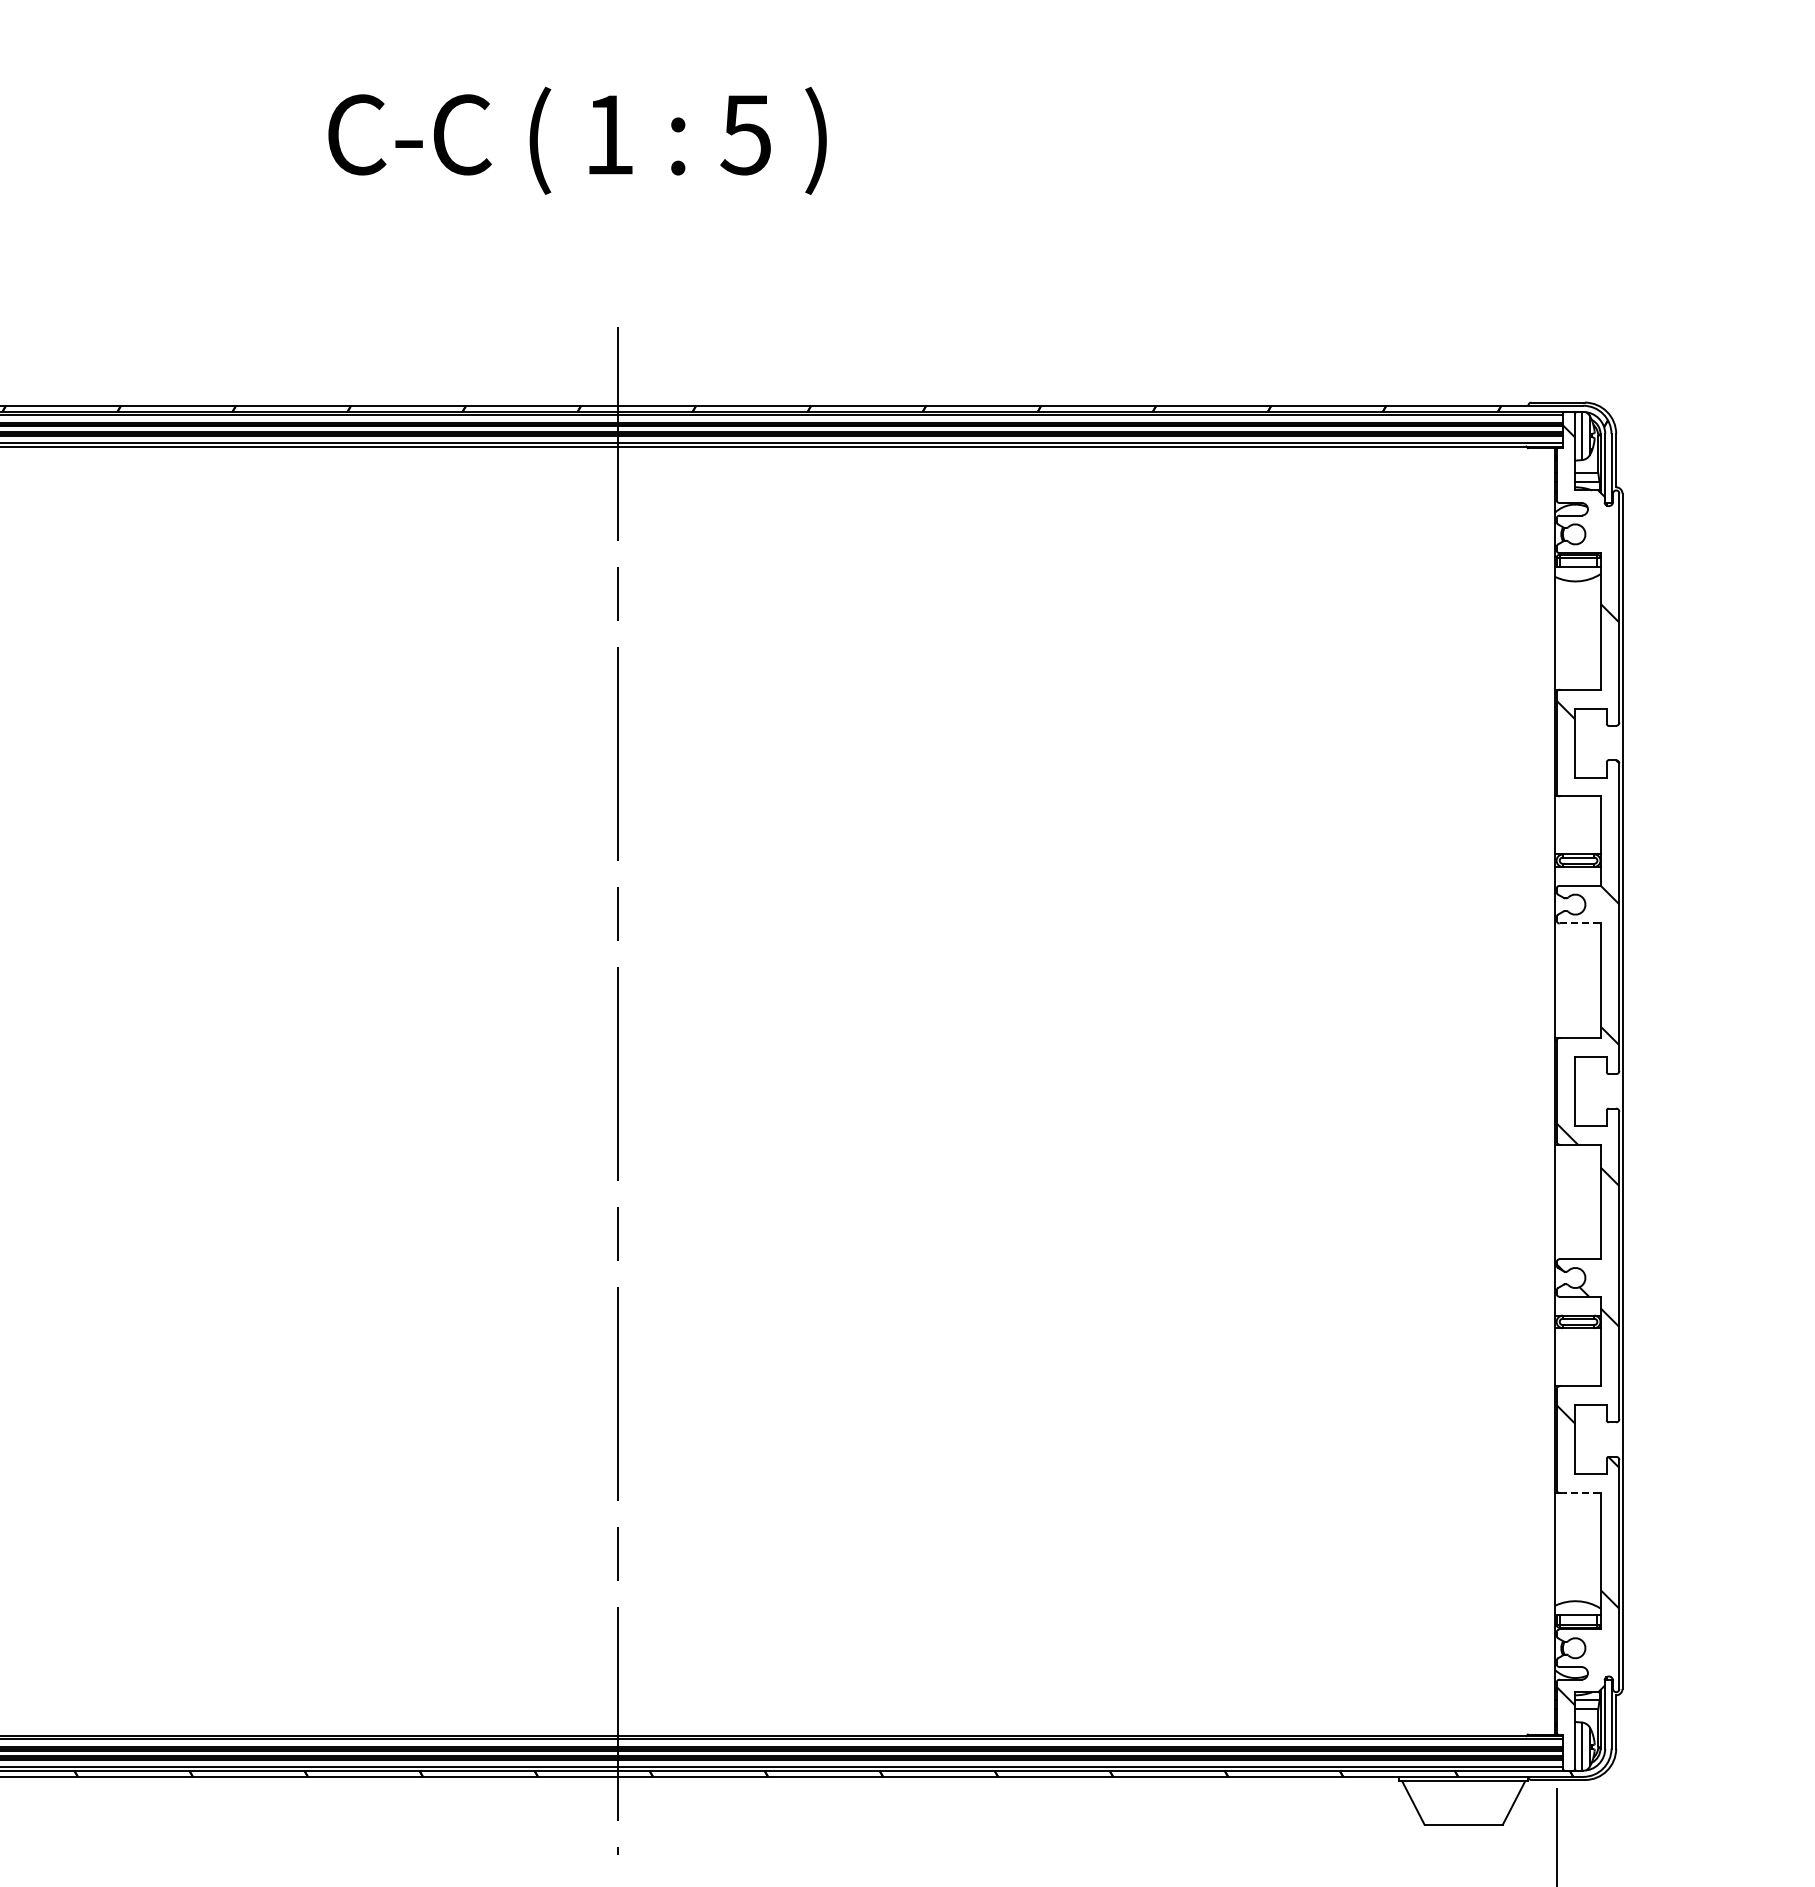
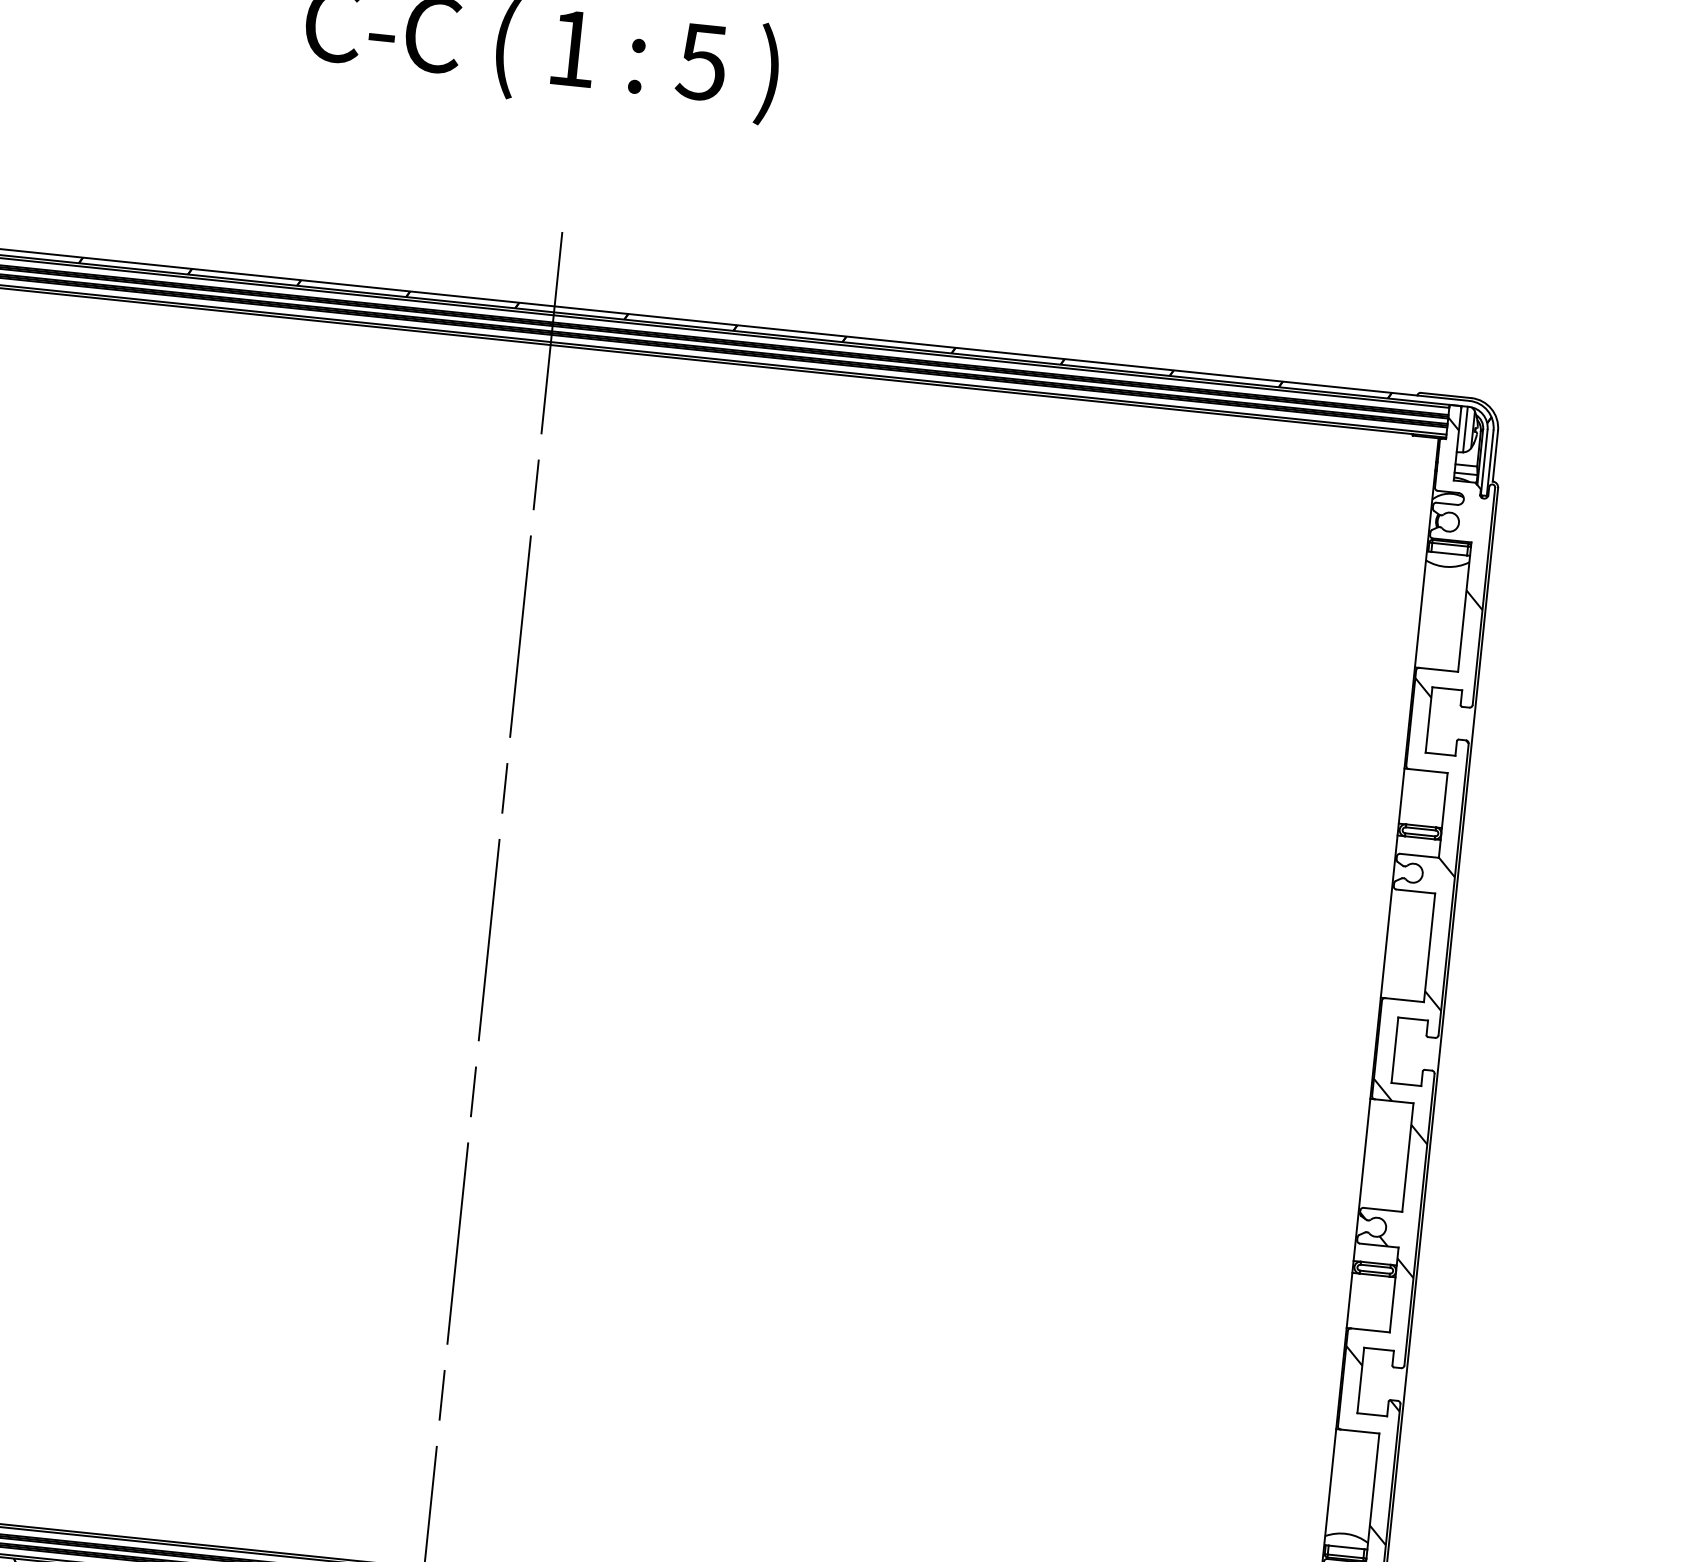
line: (1580, 923) -> (1416, 891), dashed -> solid
line: (1580, 1492) -> (1360, 1431), dashed -> solid

